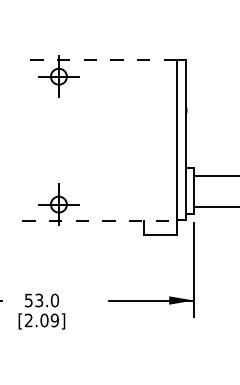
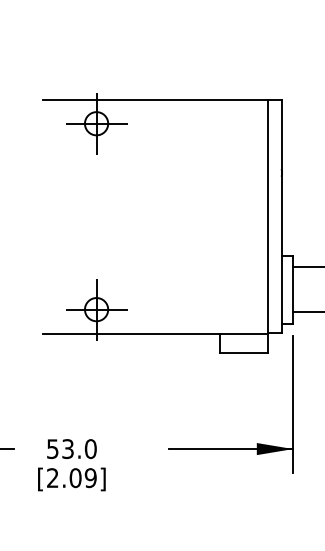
line: (99, 60) -> (155, 100), dashed -> solid
line: (100, 221) -> (157, 334), dashed -> solid

